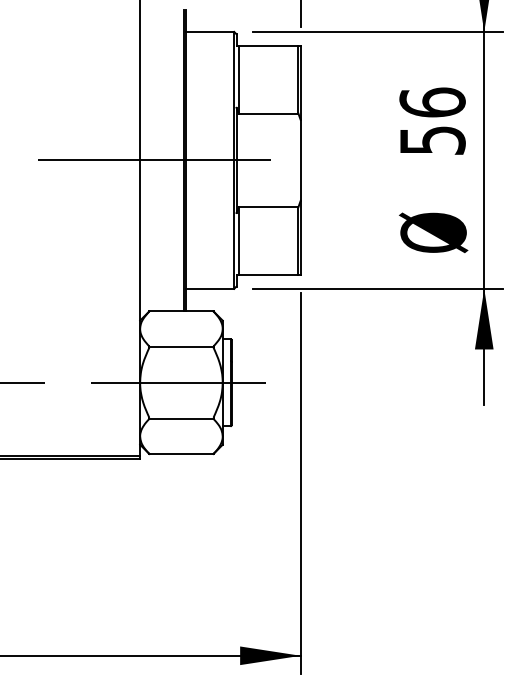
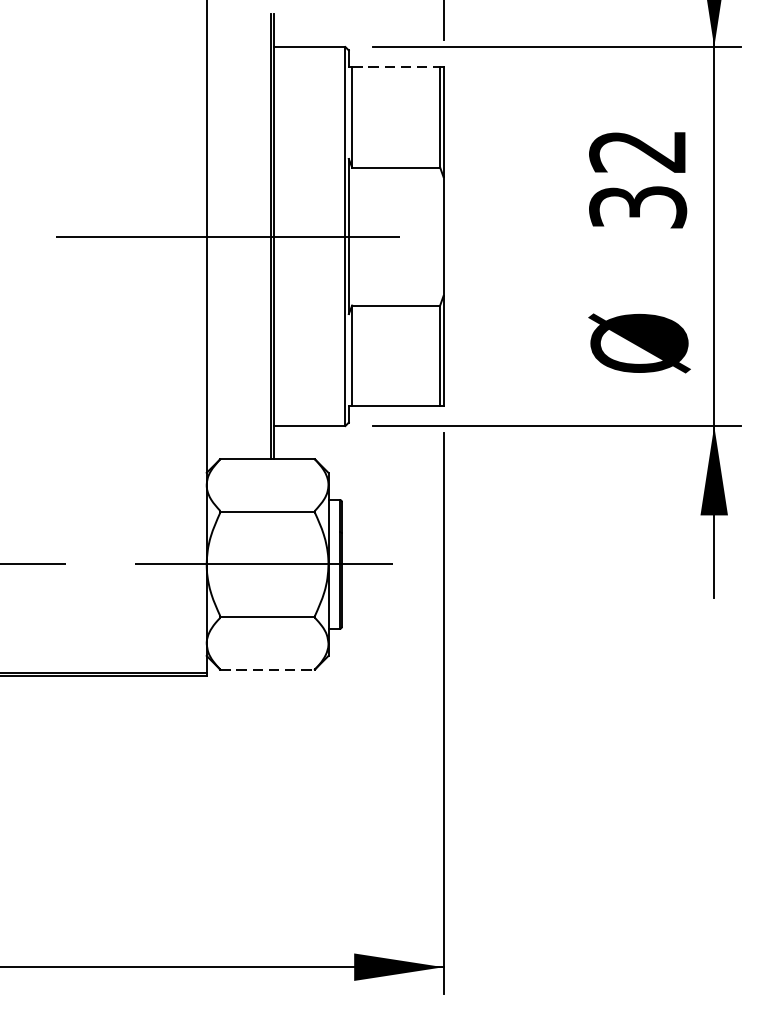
line: (268, 45) -> (396, 67), solid -> dashed
text: (432, 120) -> (637, 177), 56 -> 32
line: (181, 454) -> (267, 670), solid -> dashed

